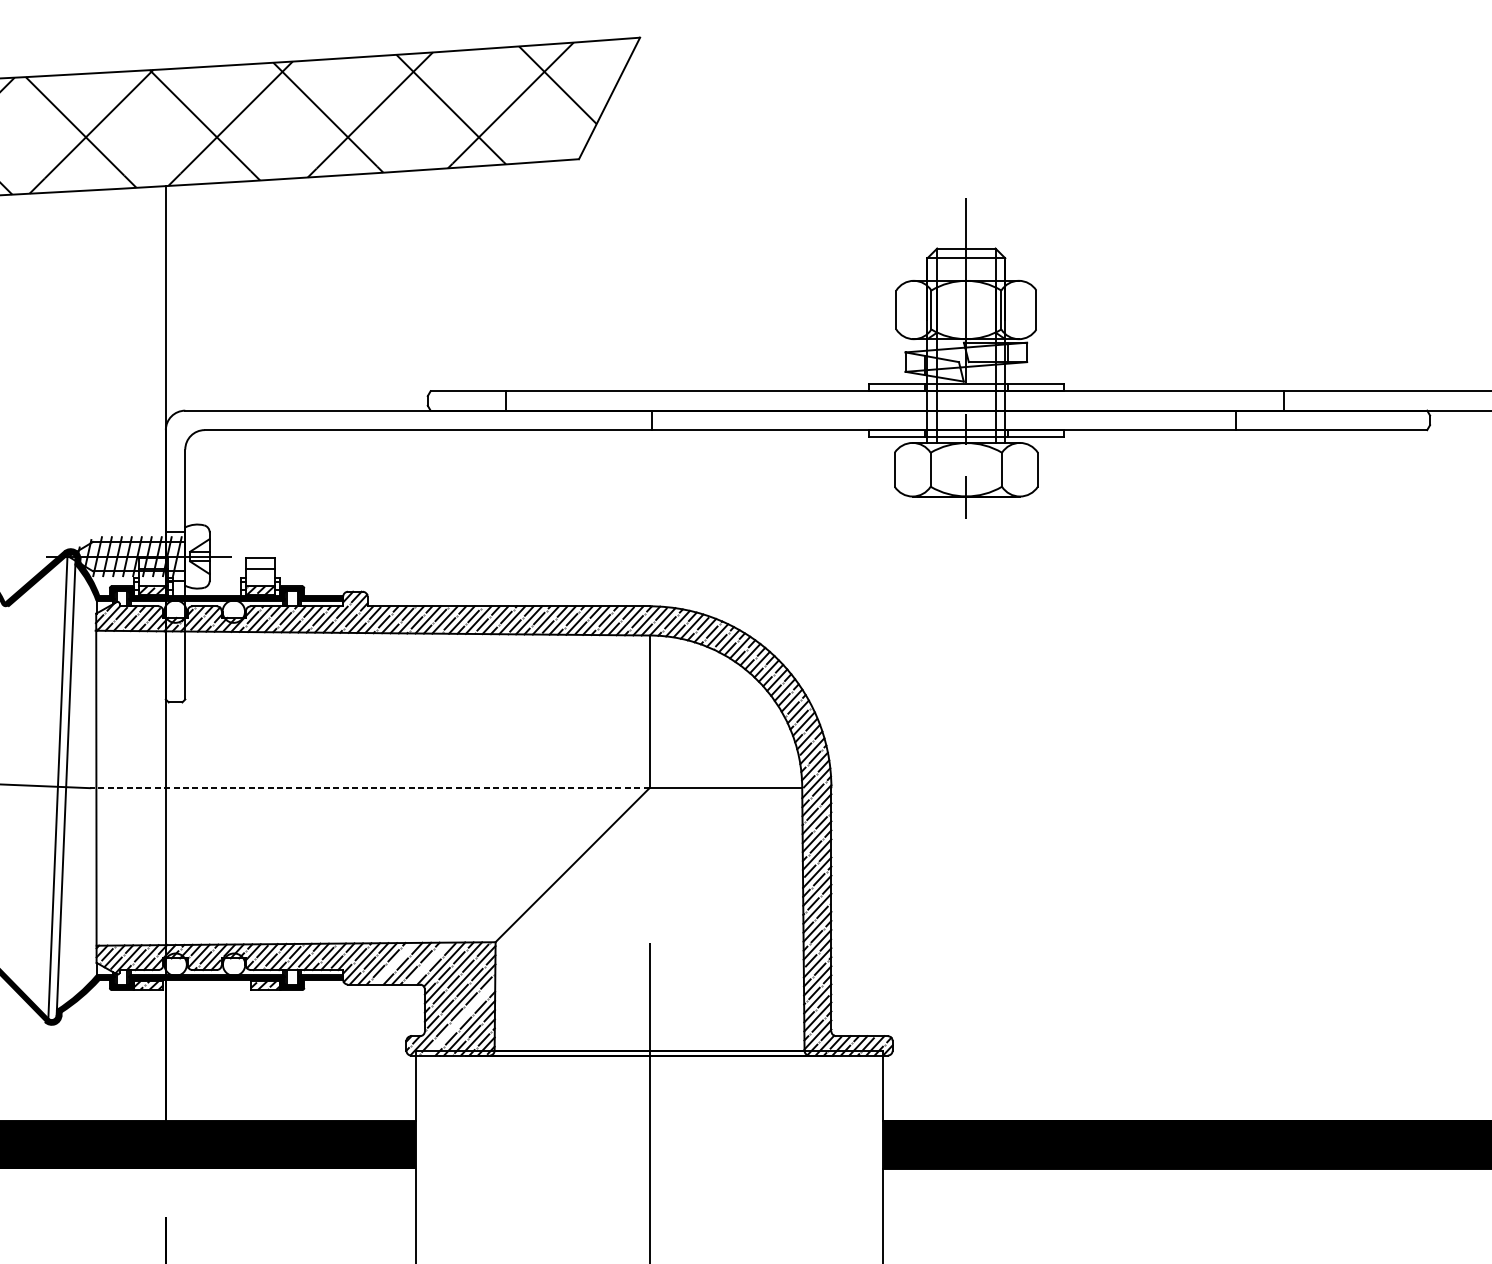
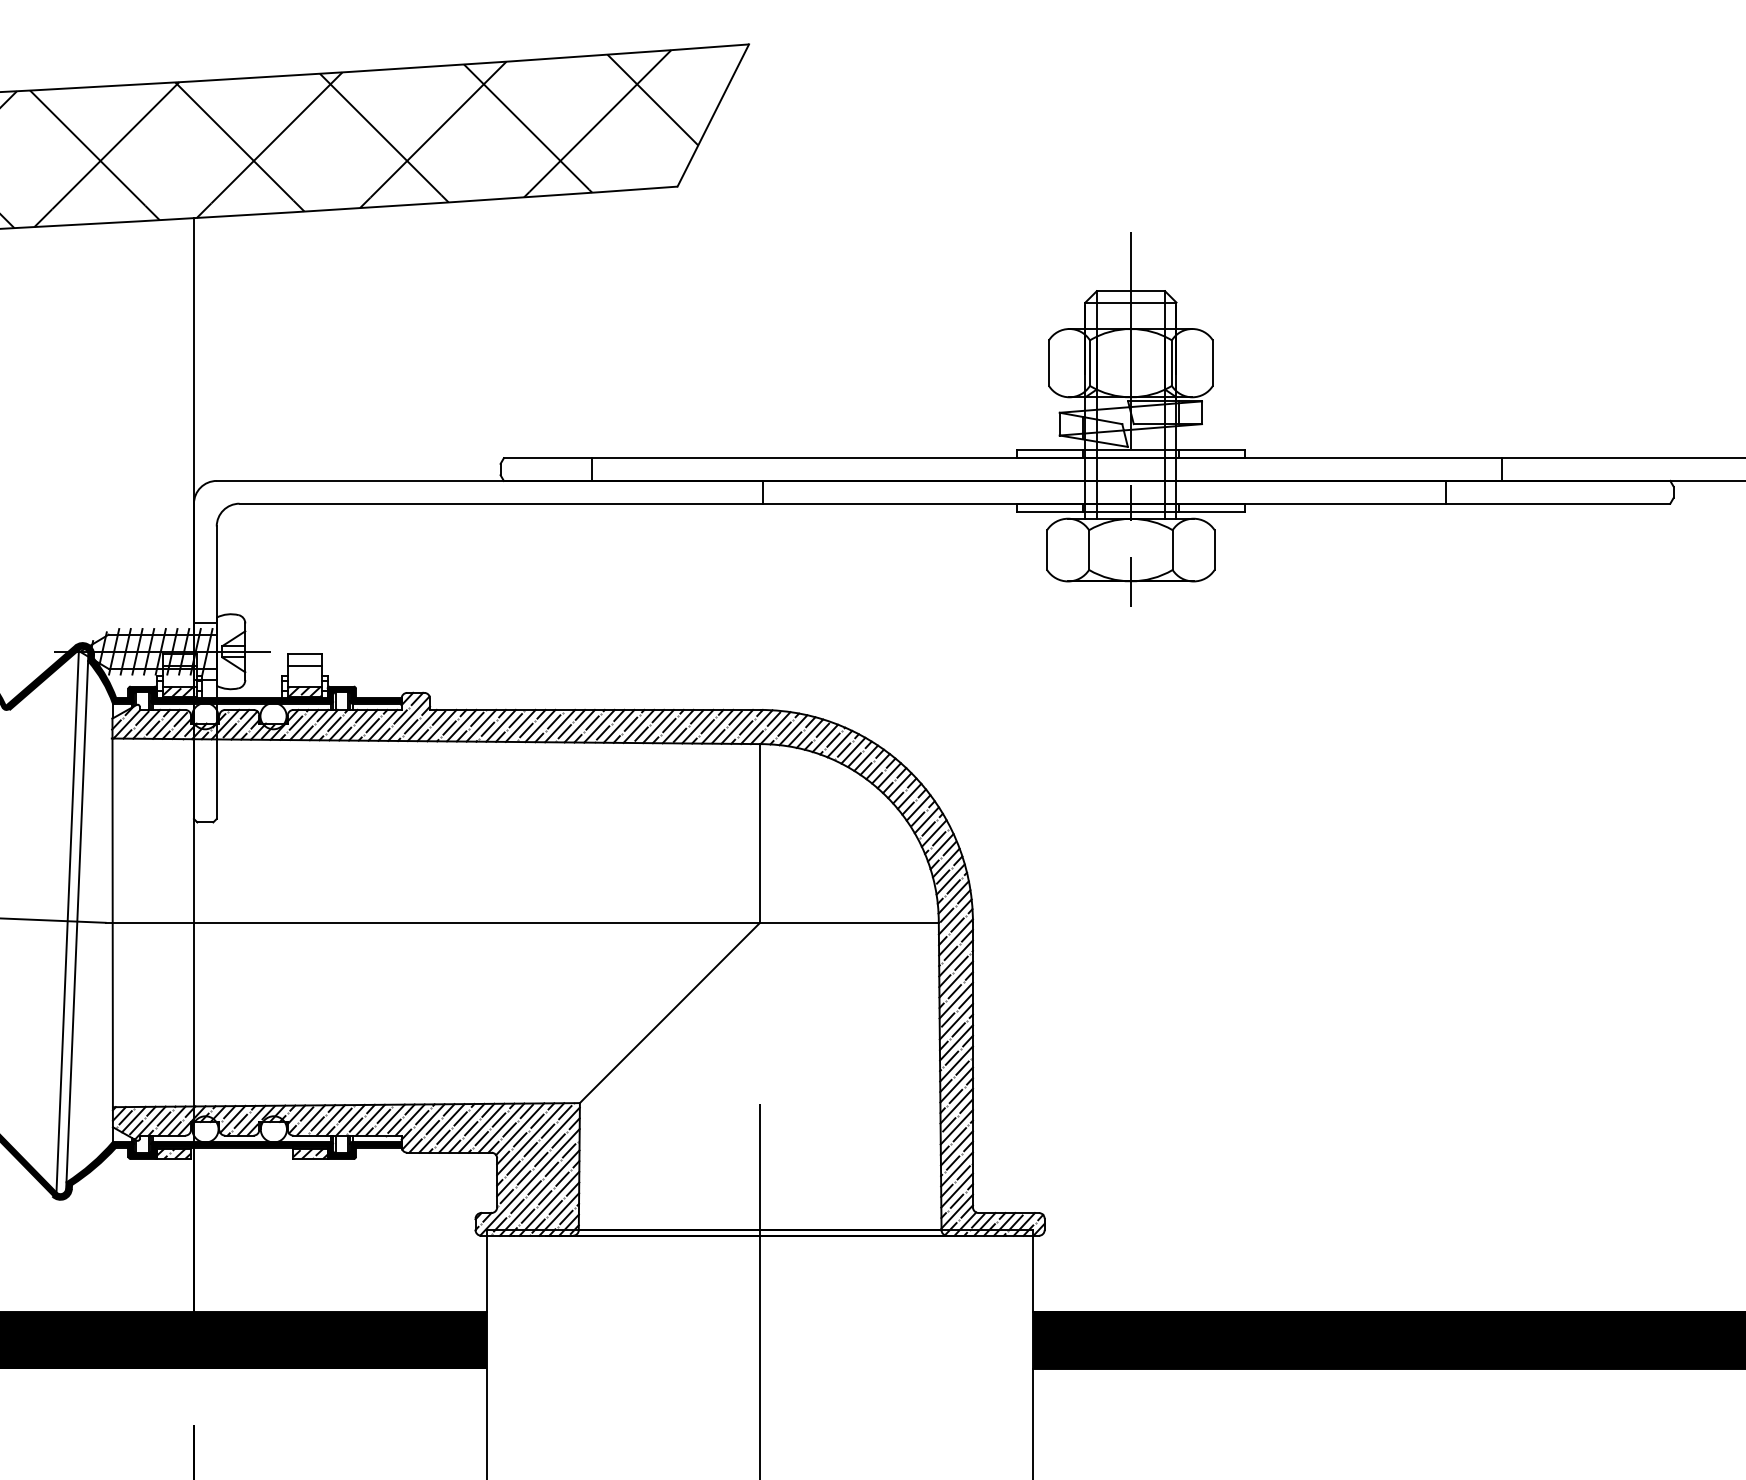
line: (369, 787) -> (432, 922), dashed -> solid
line: (394, 963) -> (461, 1127), added
line: (428, 963) -> (501, 1127), added
line: (461, 1018) -> (539, 1192), added

